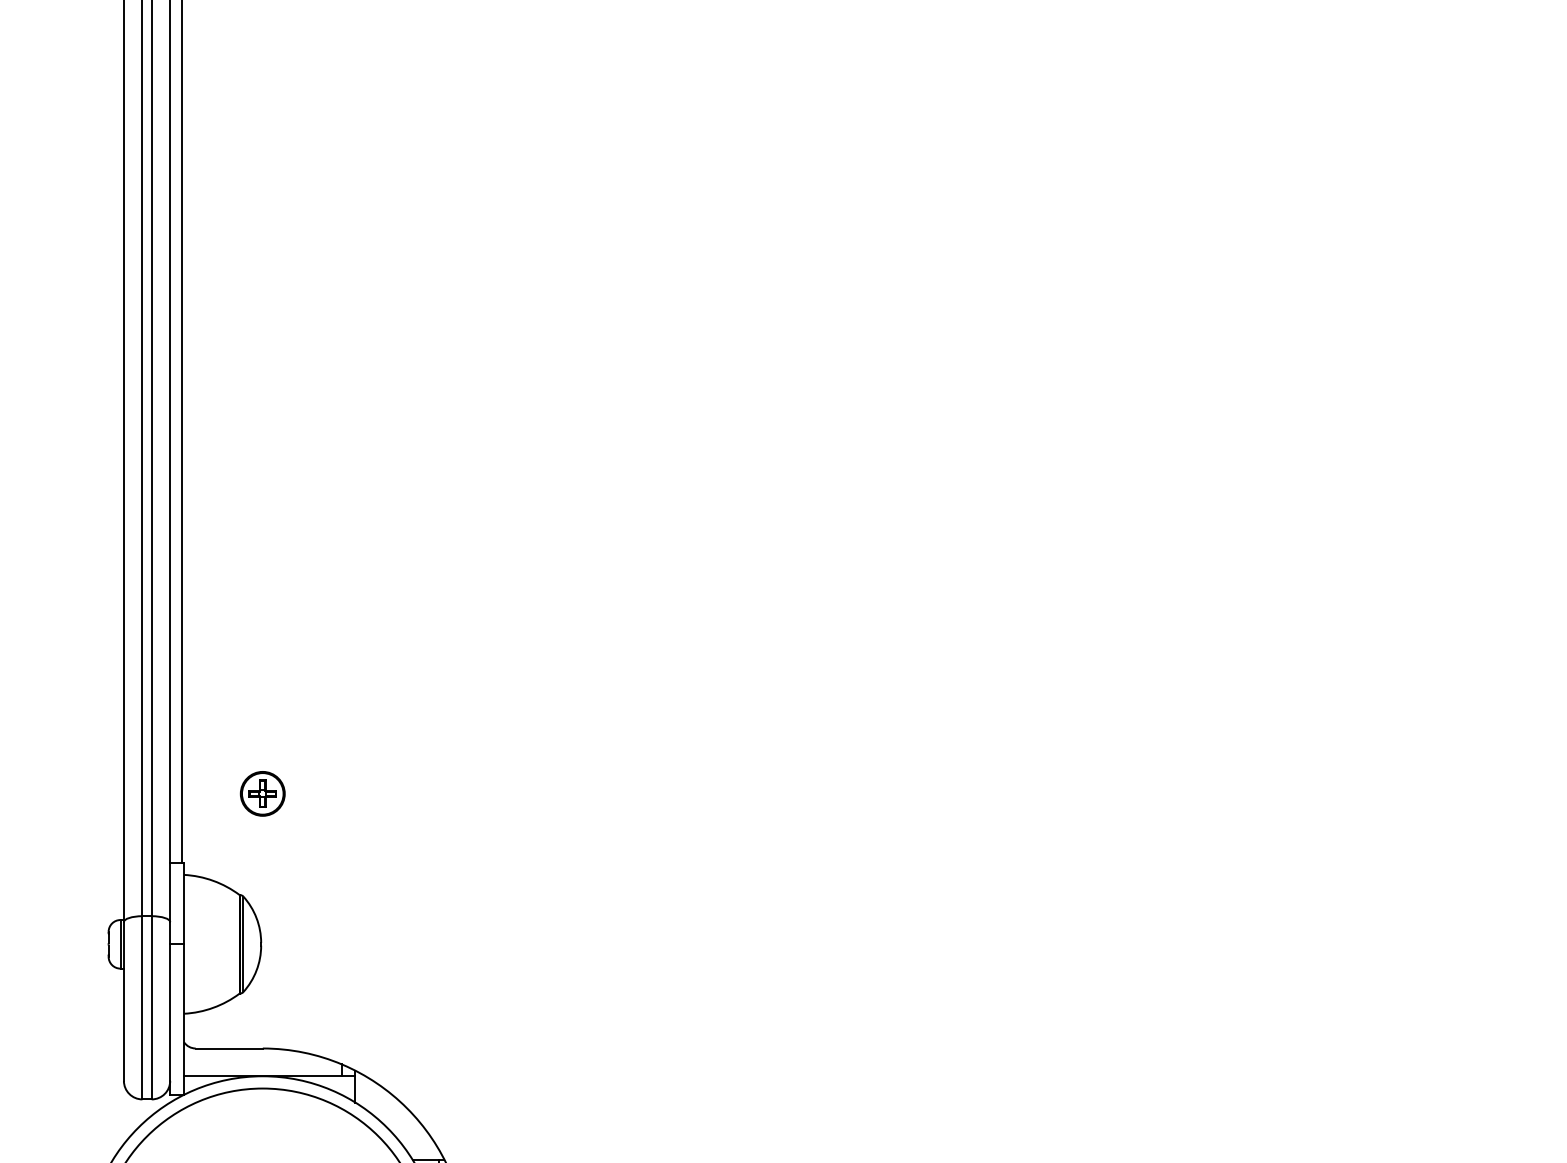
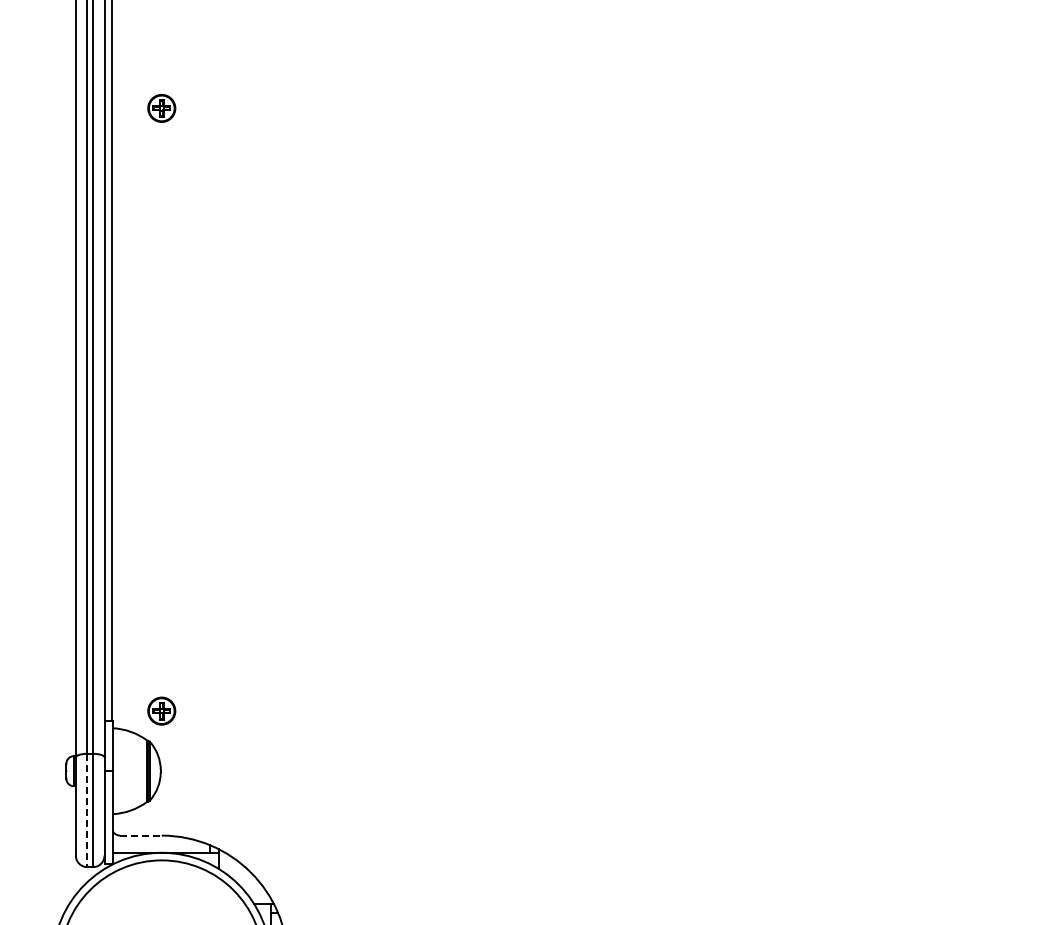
part: (262, 792) -> (161, 710), moved
line: (142, 1007) -> (87, 810), solid -> dashed
line: (230, 1048) -> (141, 835), solid -> dashed

